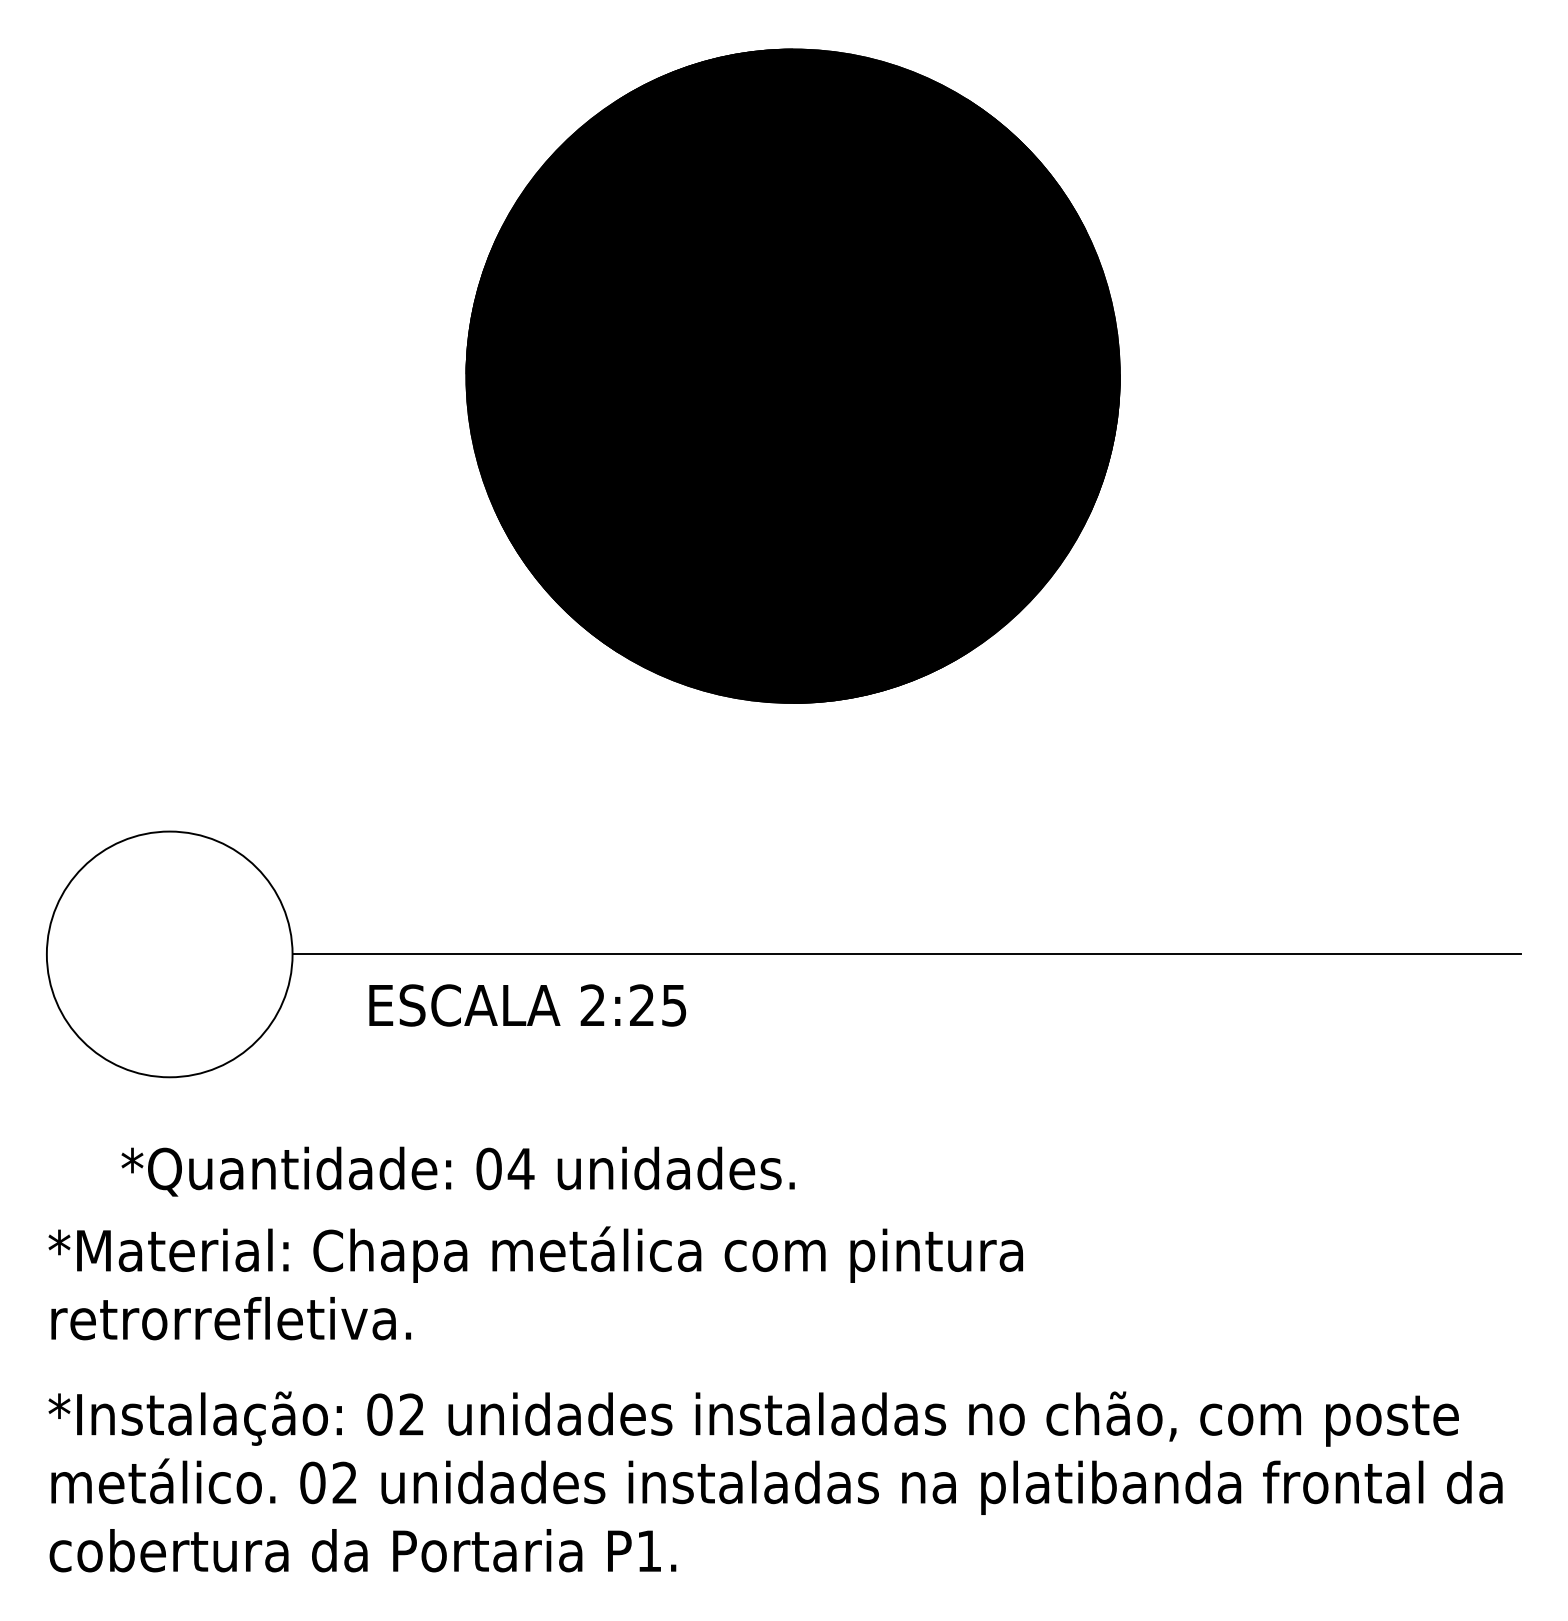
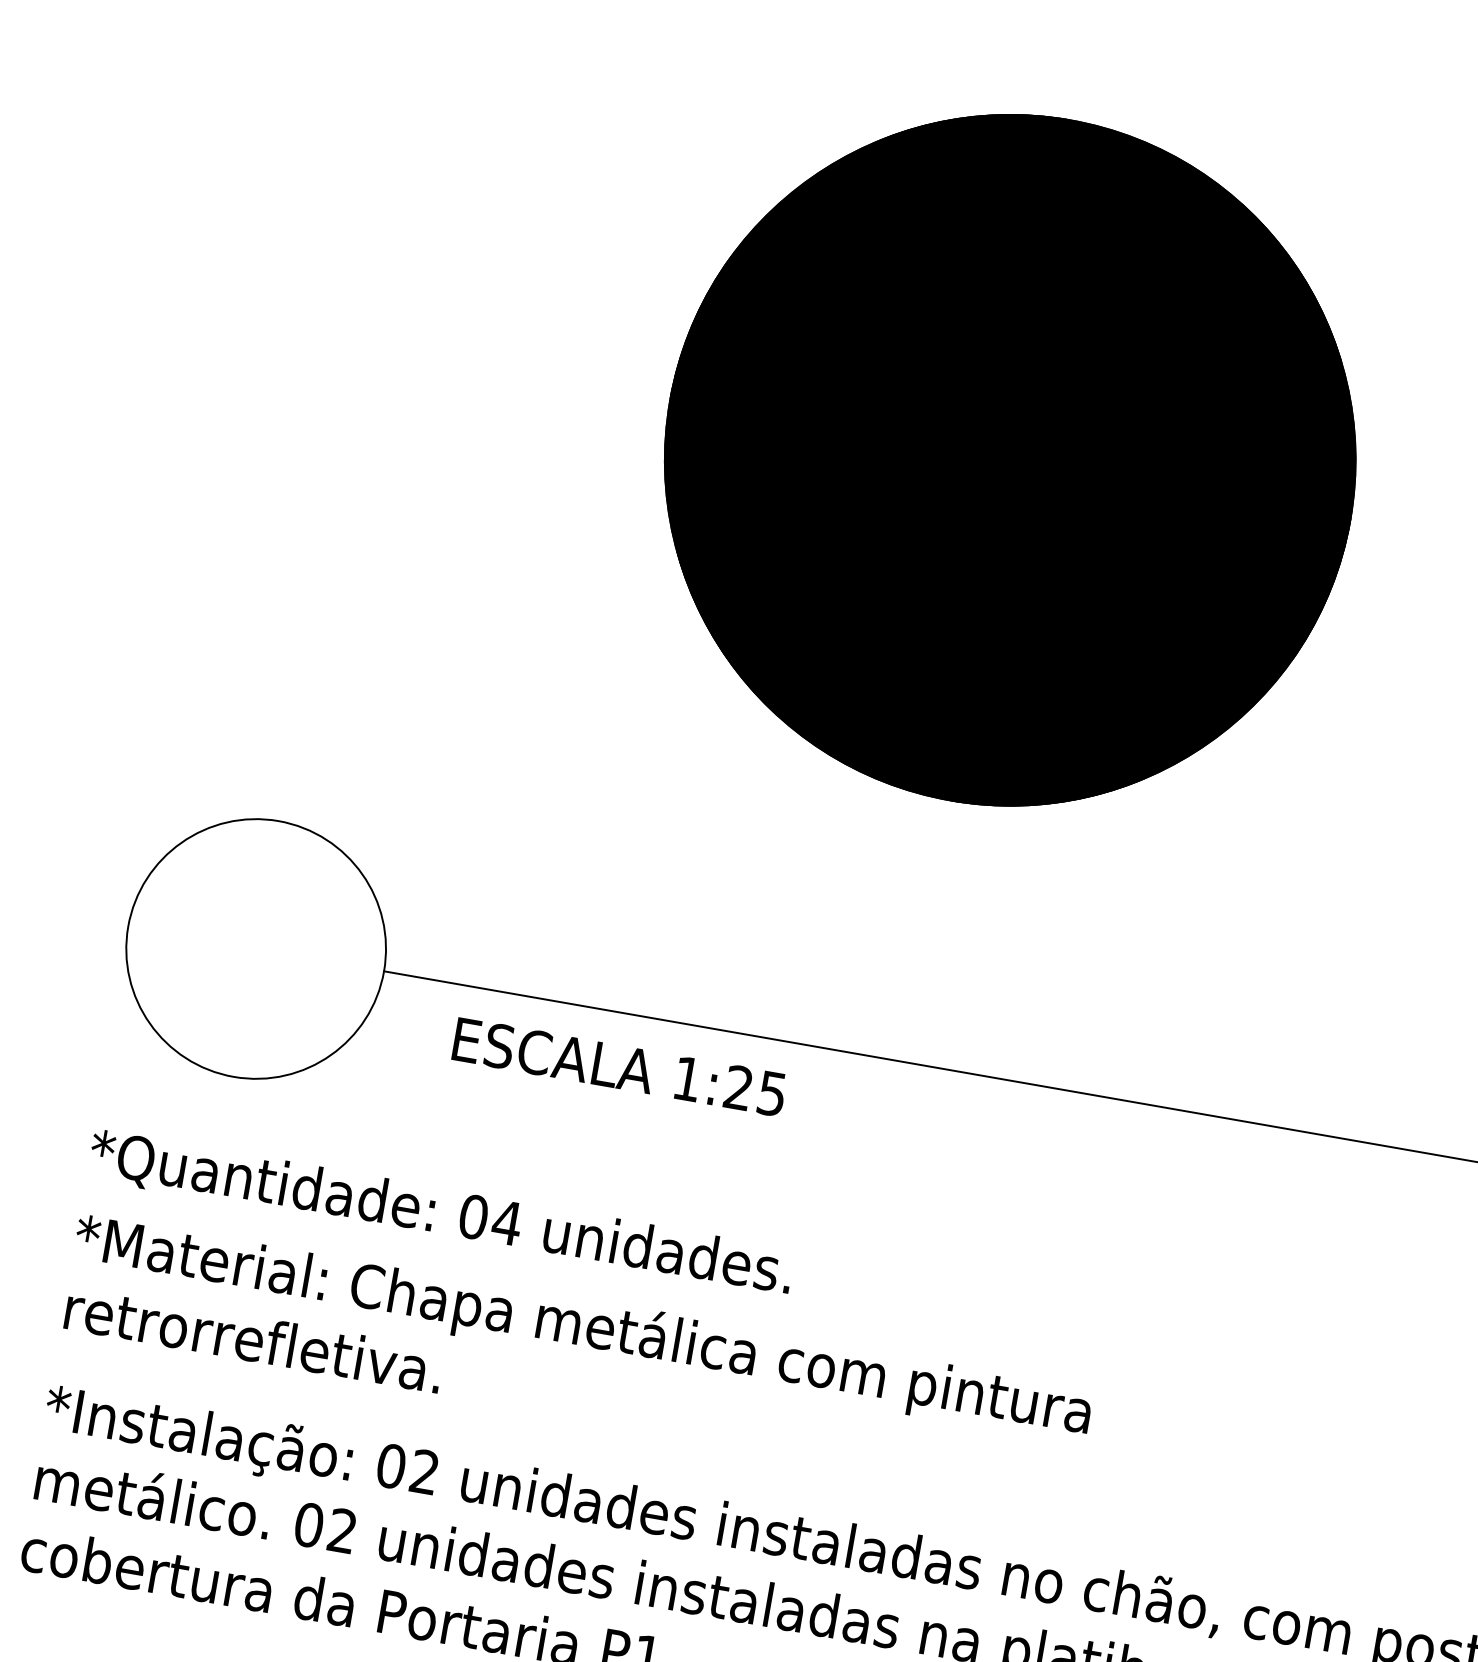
text: (592, 1004) -> (687, 1077), 2:25 -> 1:25
text: (457, 1171) -> (440, 1214), moved

